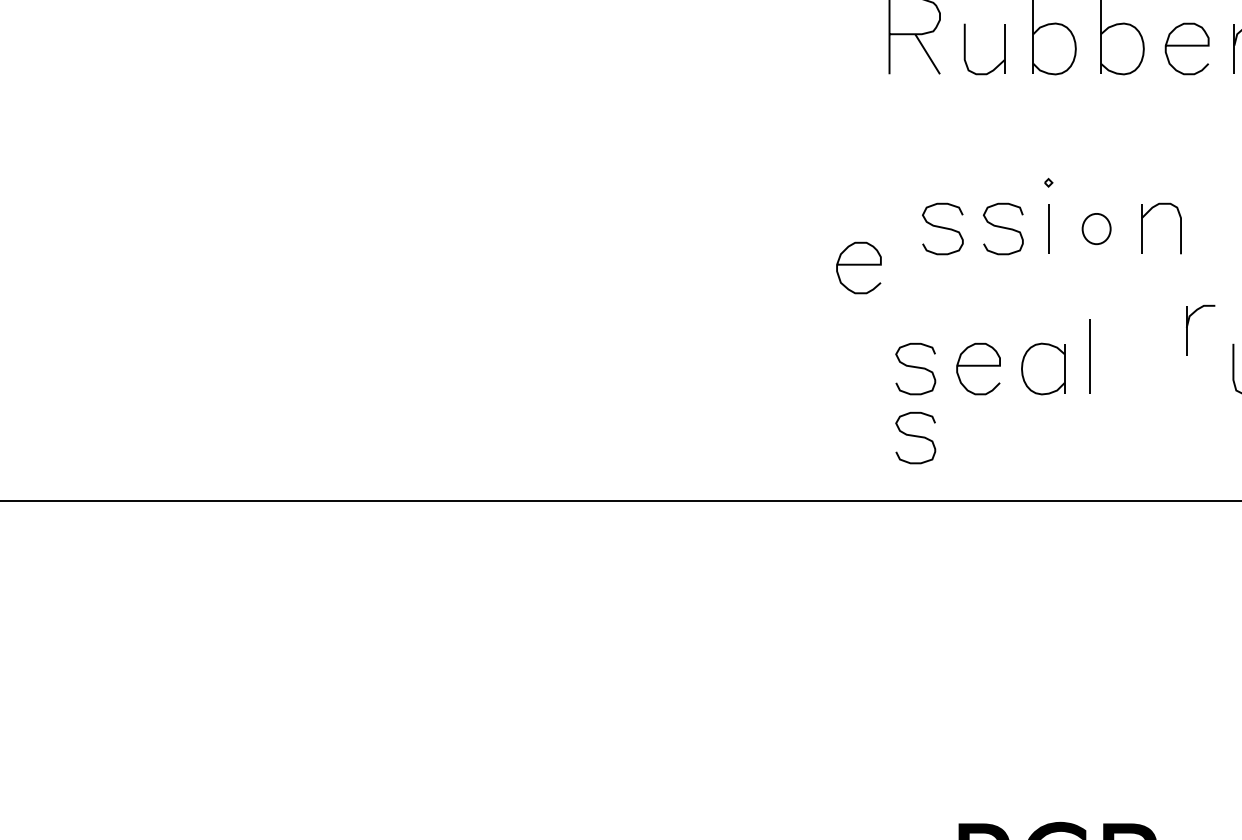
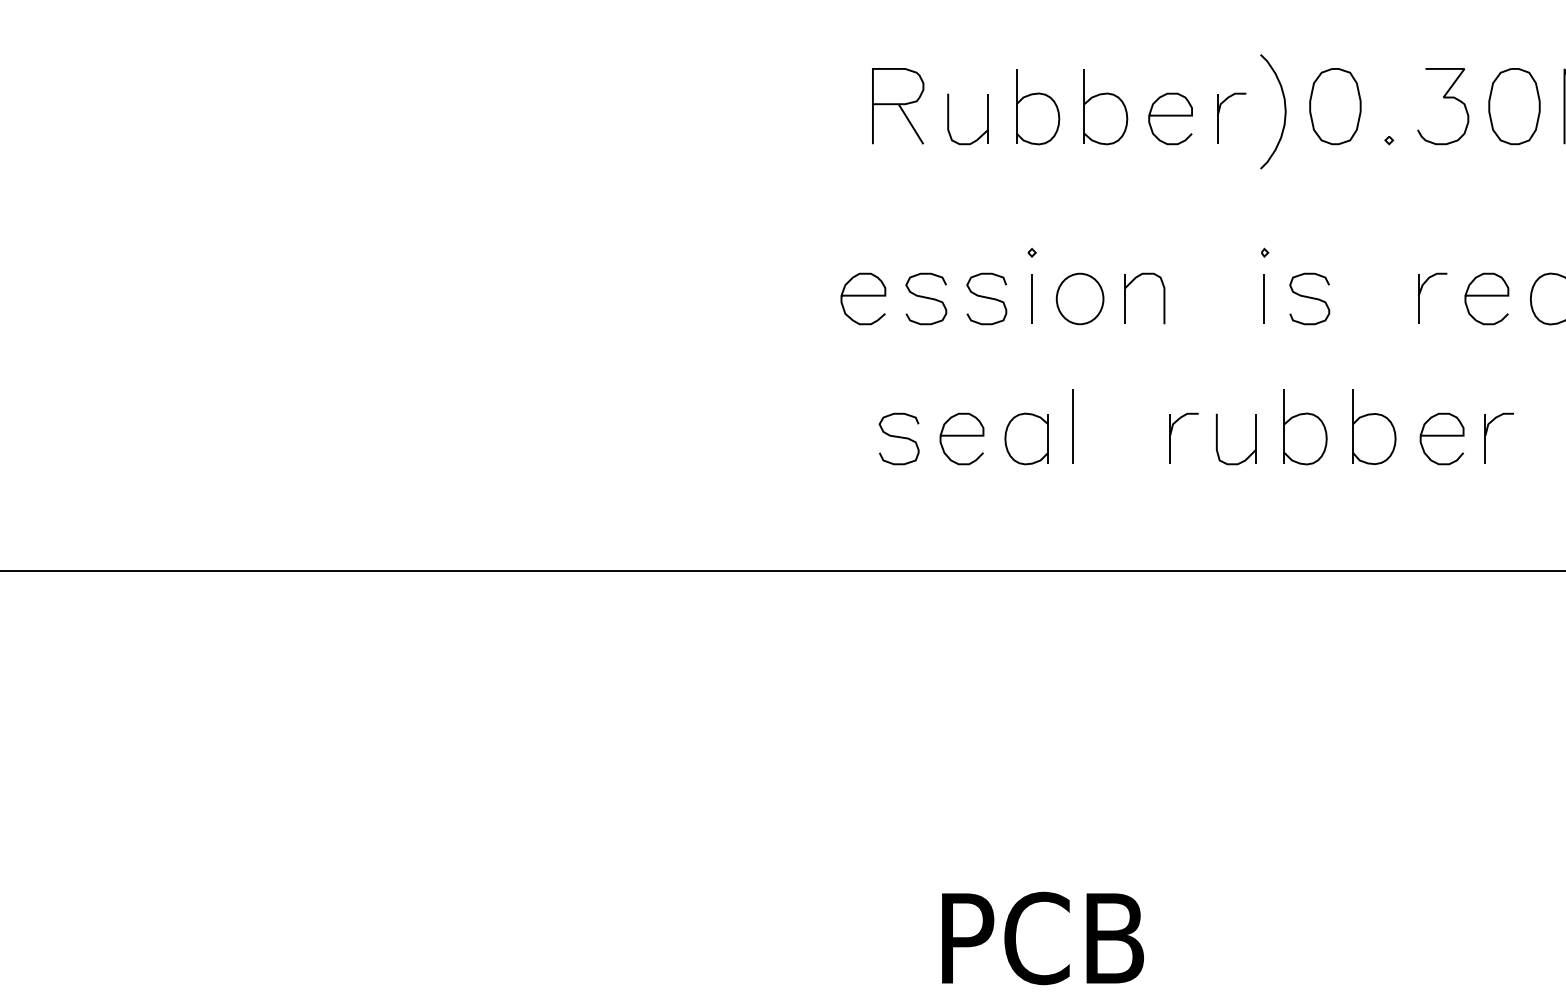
part: (1096, 228) -> (1079, 298), size x1.67
curve: (859, 265) -> (863, 296), moved
part: (1188, 327) -> (1171, 435), moved
curve: (915, 436) -> (898, 506), removed

